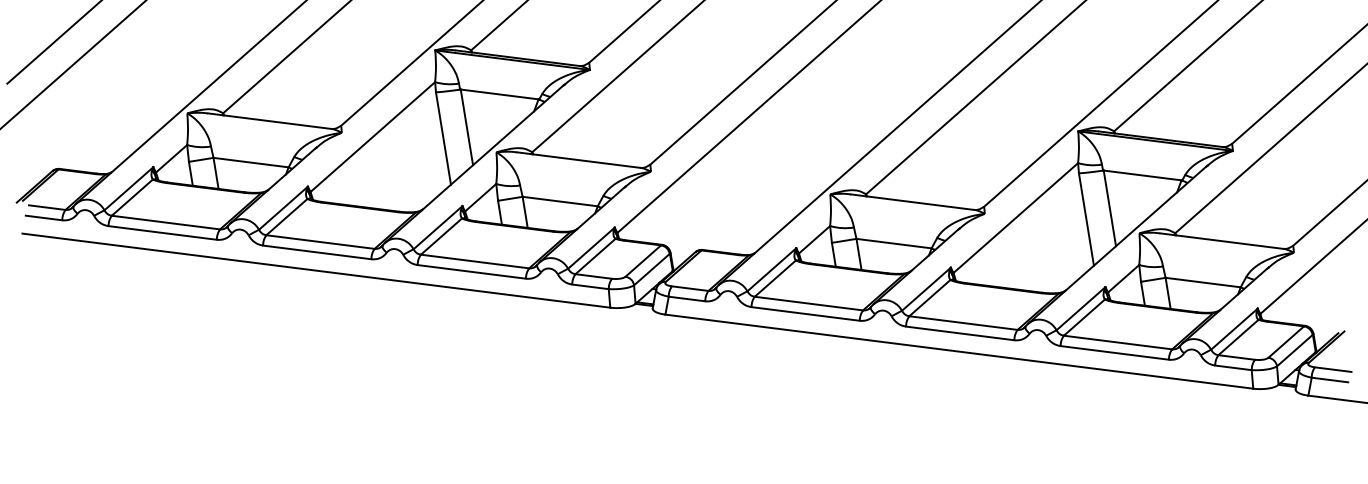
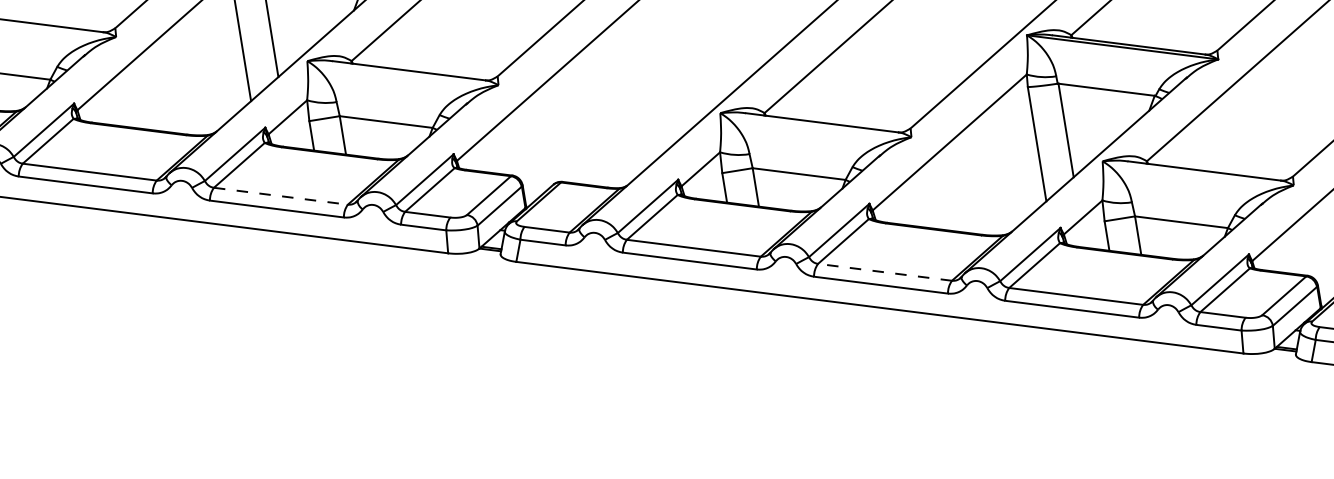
line: (475, 261) -> (281, 196), solid -> dashed
line: (963, 323) -> (885, 272), solid -> dashed

